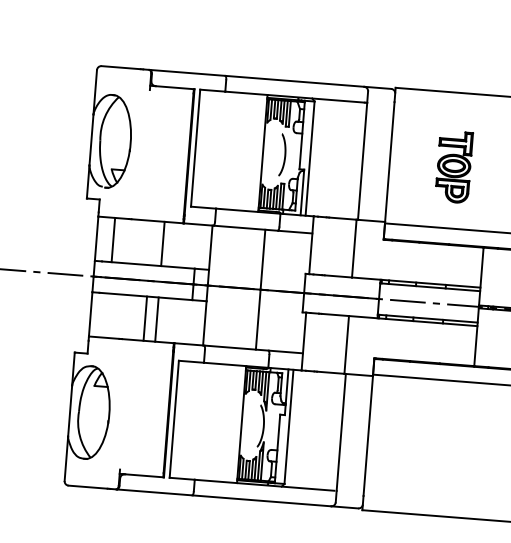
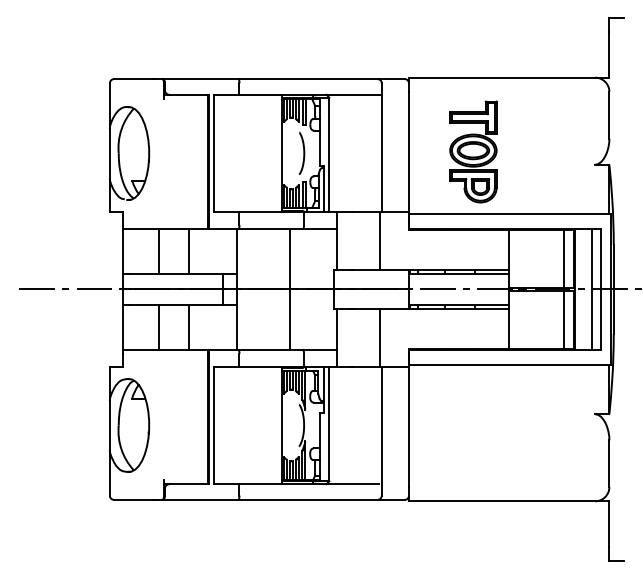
part: (454, 166) -> (473, 151), size x1.43
line: (113, 239) -> (158, 251), moved
line: (145, 318) -> (158, 327), moved

